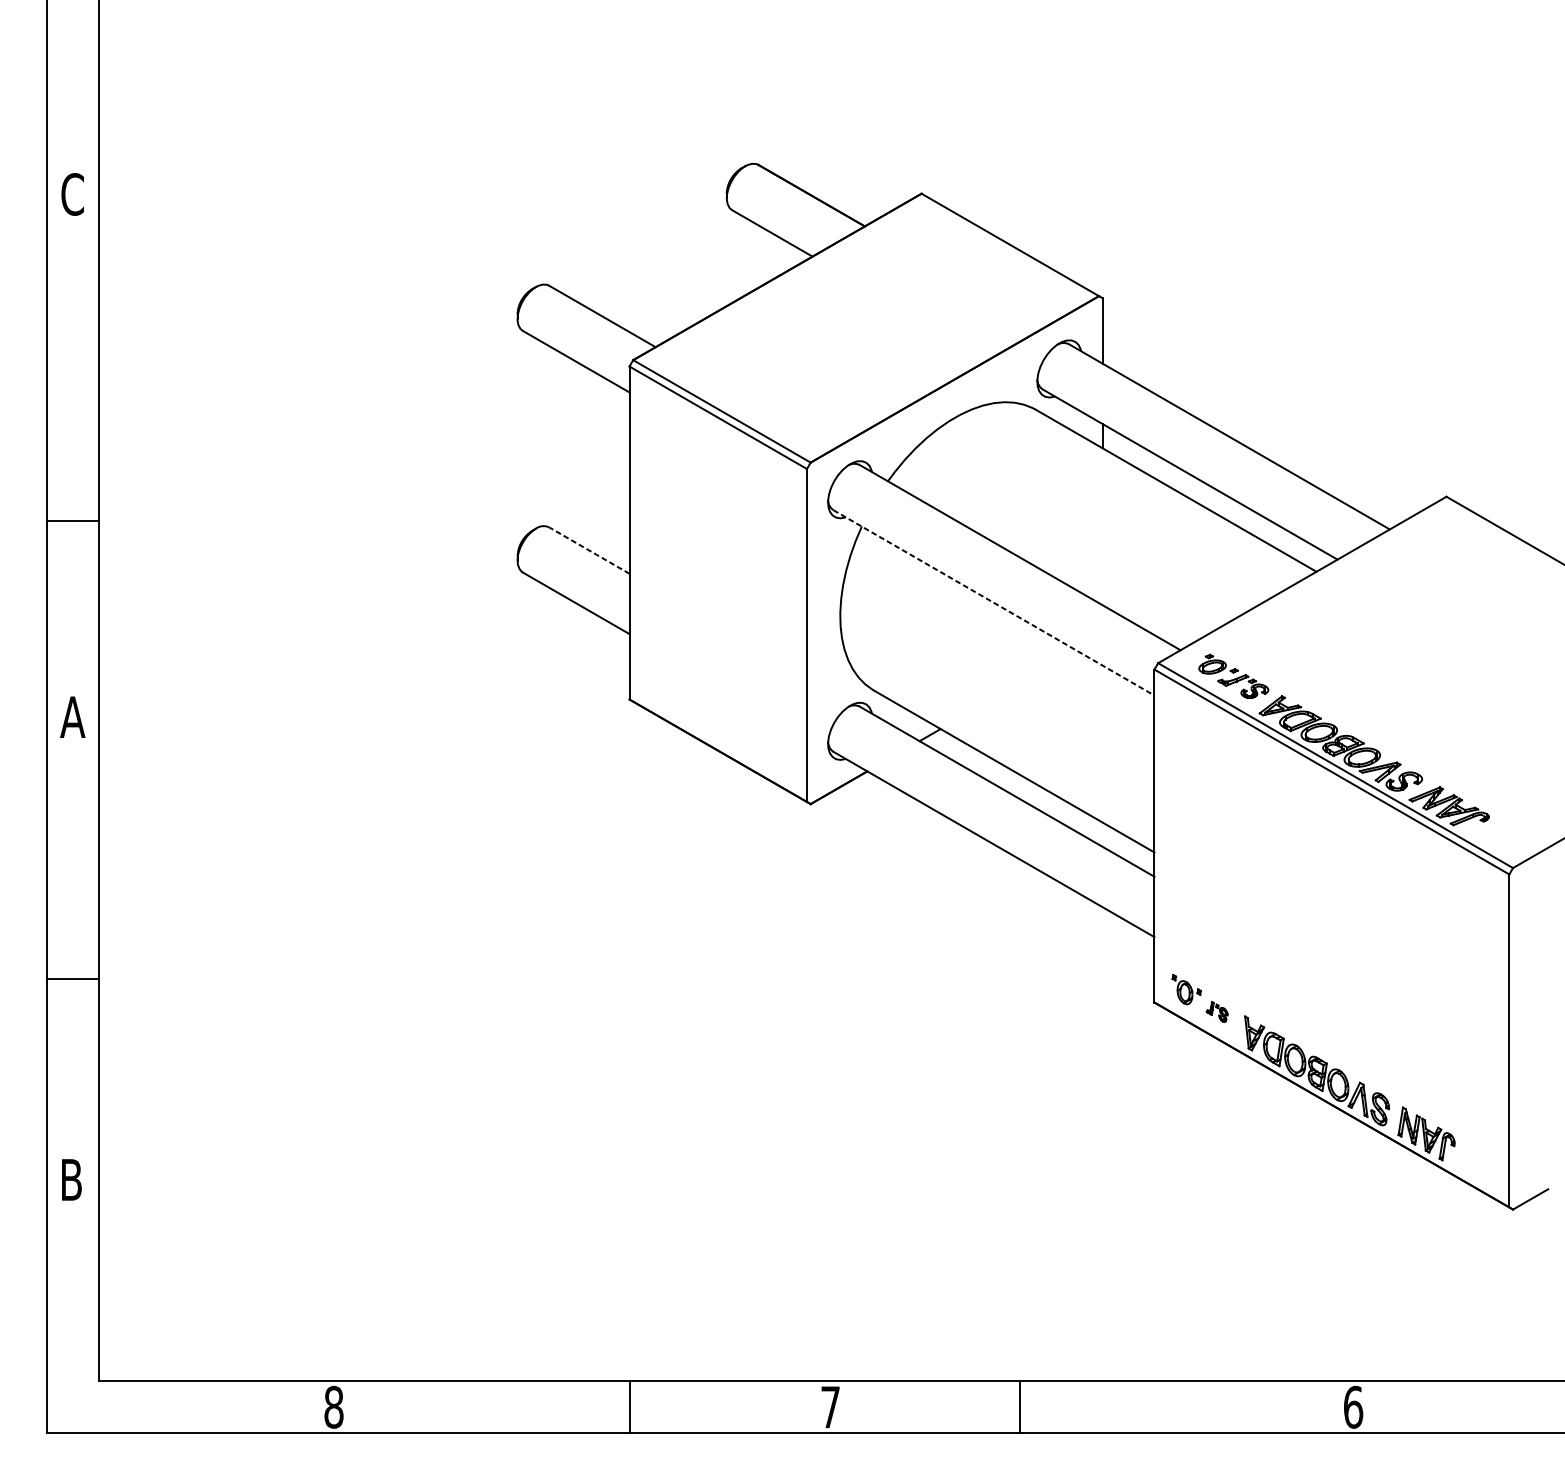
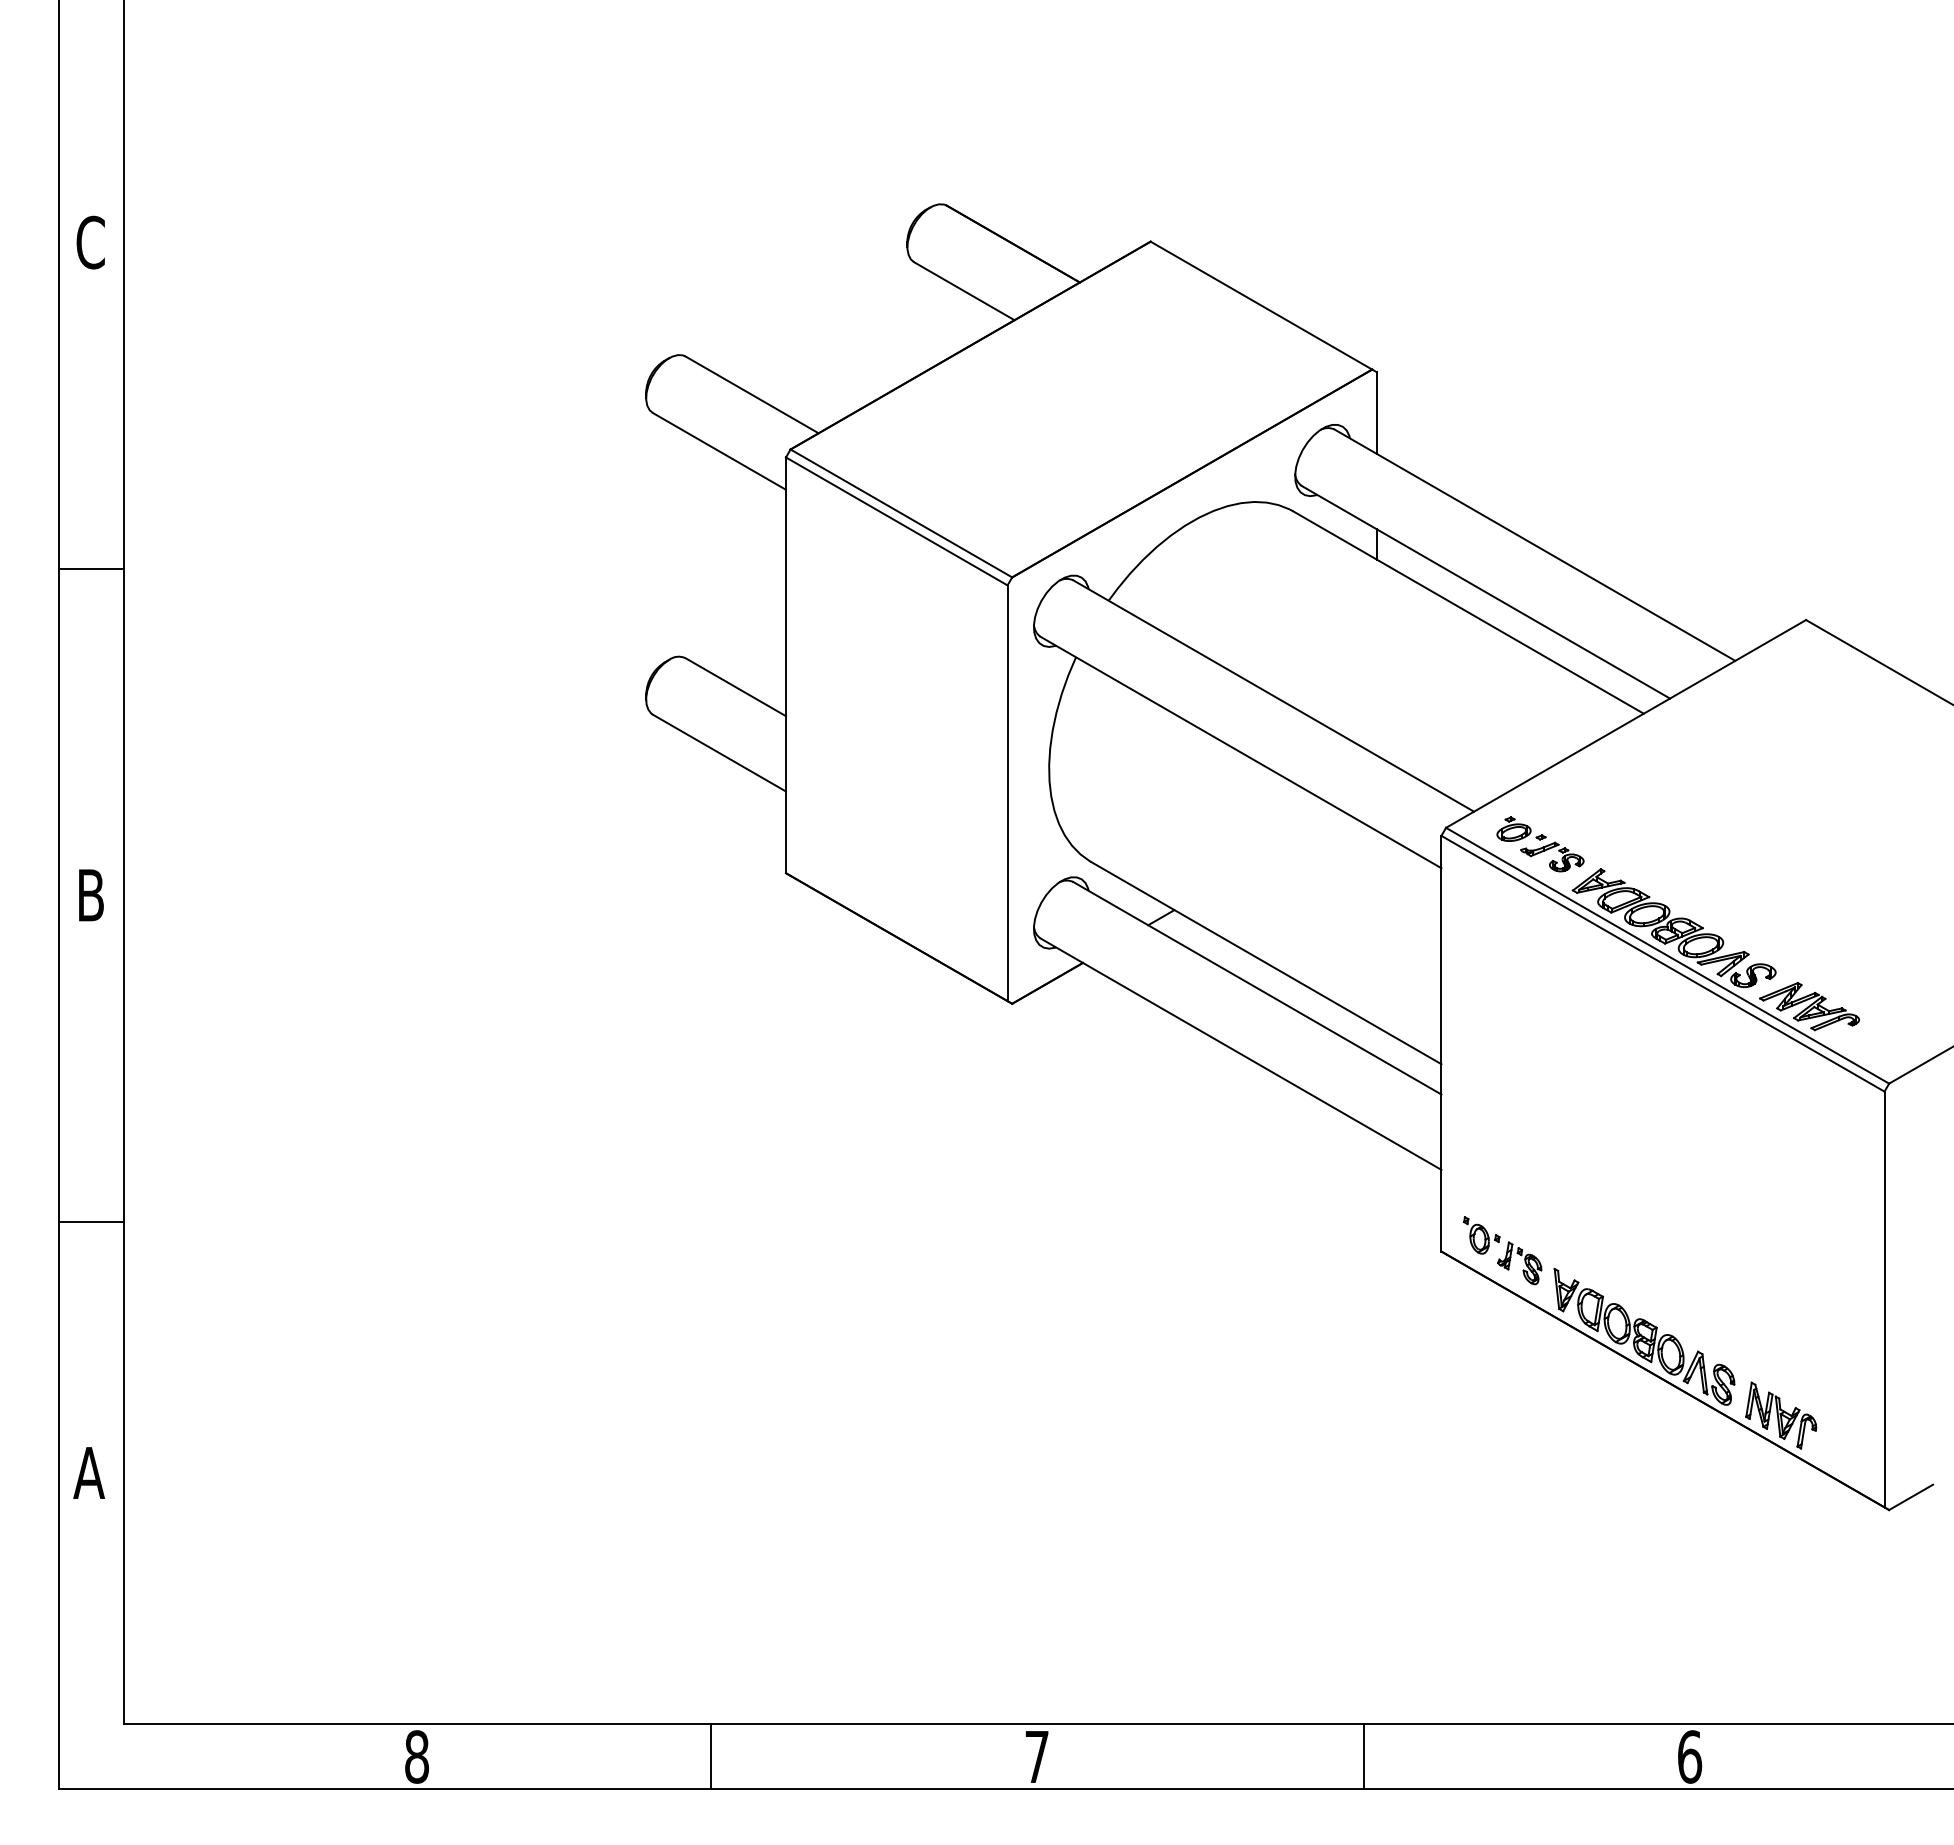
line: (72, 521) -> (90, 568), moved
line: (589, 550) -> (735, 687), dashed -> solid
line: (994, 602) -> (1241, 752), dashed -> solid
text: (72, 717) -> (90, 895), A -> B
part: (1216, 1012) -> (1519, 1263), size x1.67
text: (70, 1179) -> (88, 1472), B -> A
line: (629, 1406) -> (711, 1756), moved
line: (1020, 1406) -> (1364, 1756), moved

